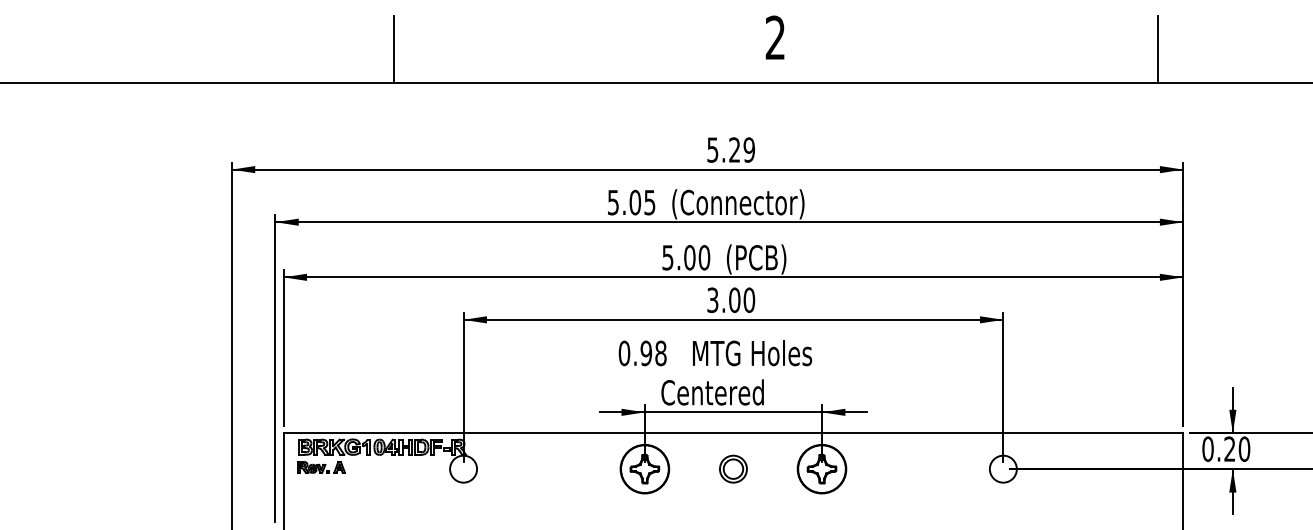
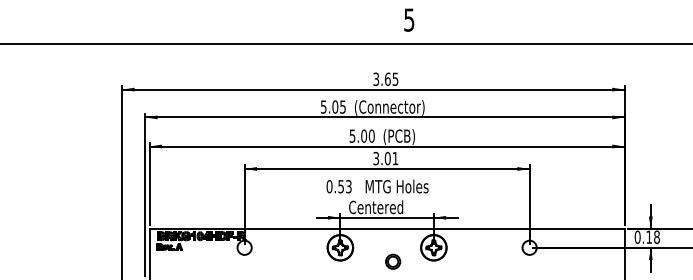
text: (775, 36) -> (409, 19), 2 -> 5
line: (393, 50) -> (207, 26), removed
line: (1158, 50) -> (611, 26), removed
text: (730, 148) -> (385, 78), 5.29 -> 3.65
text: (749, 300) -> (395, 158), 3.00 -> 3.01
text: (652, 353) -> (344, 186), 0.98 -> 0.53
text: (1236, 447) -> (652, 236), 0.20 -> 0.18
part: (734, 468) -> (393, 261), moved

